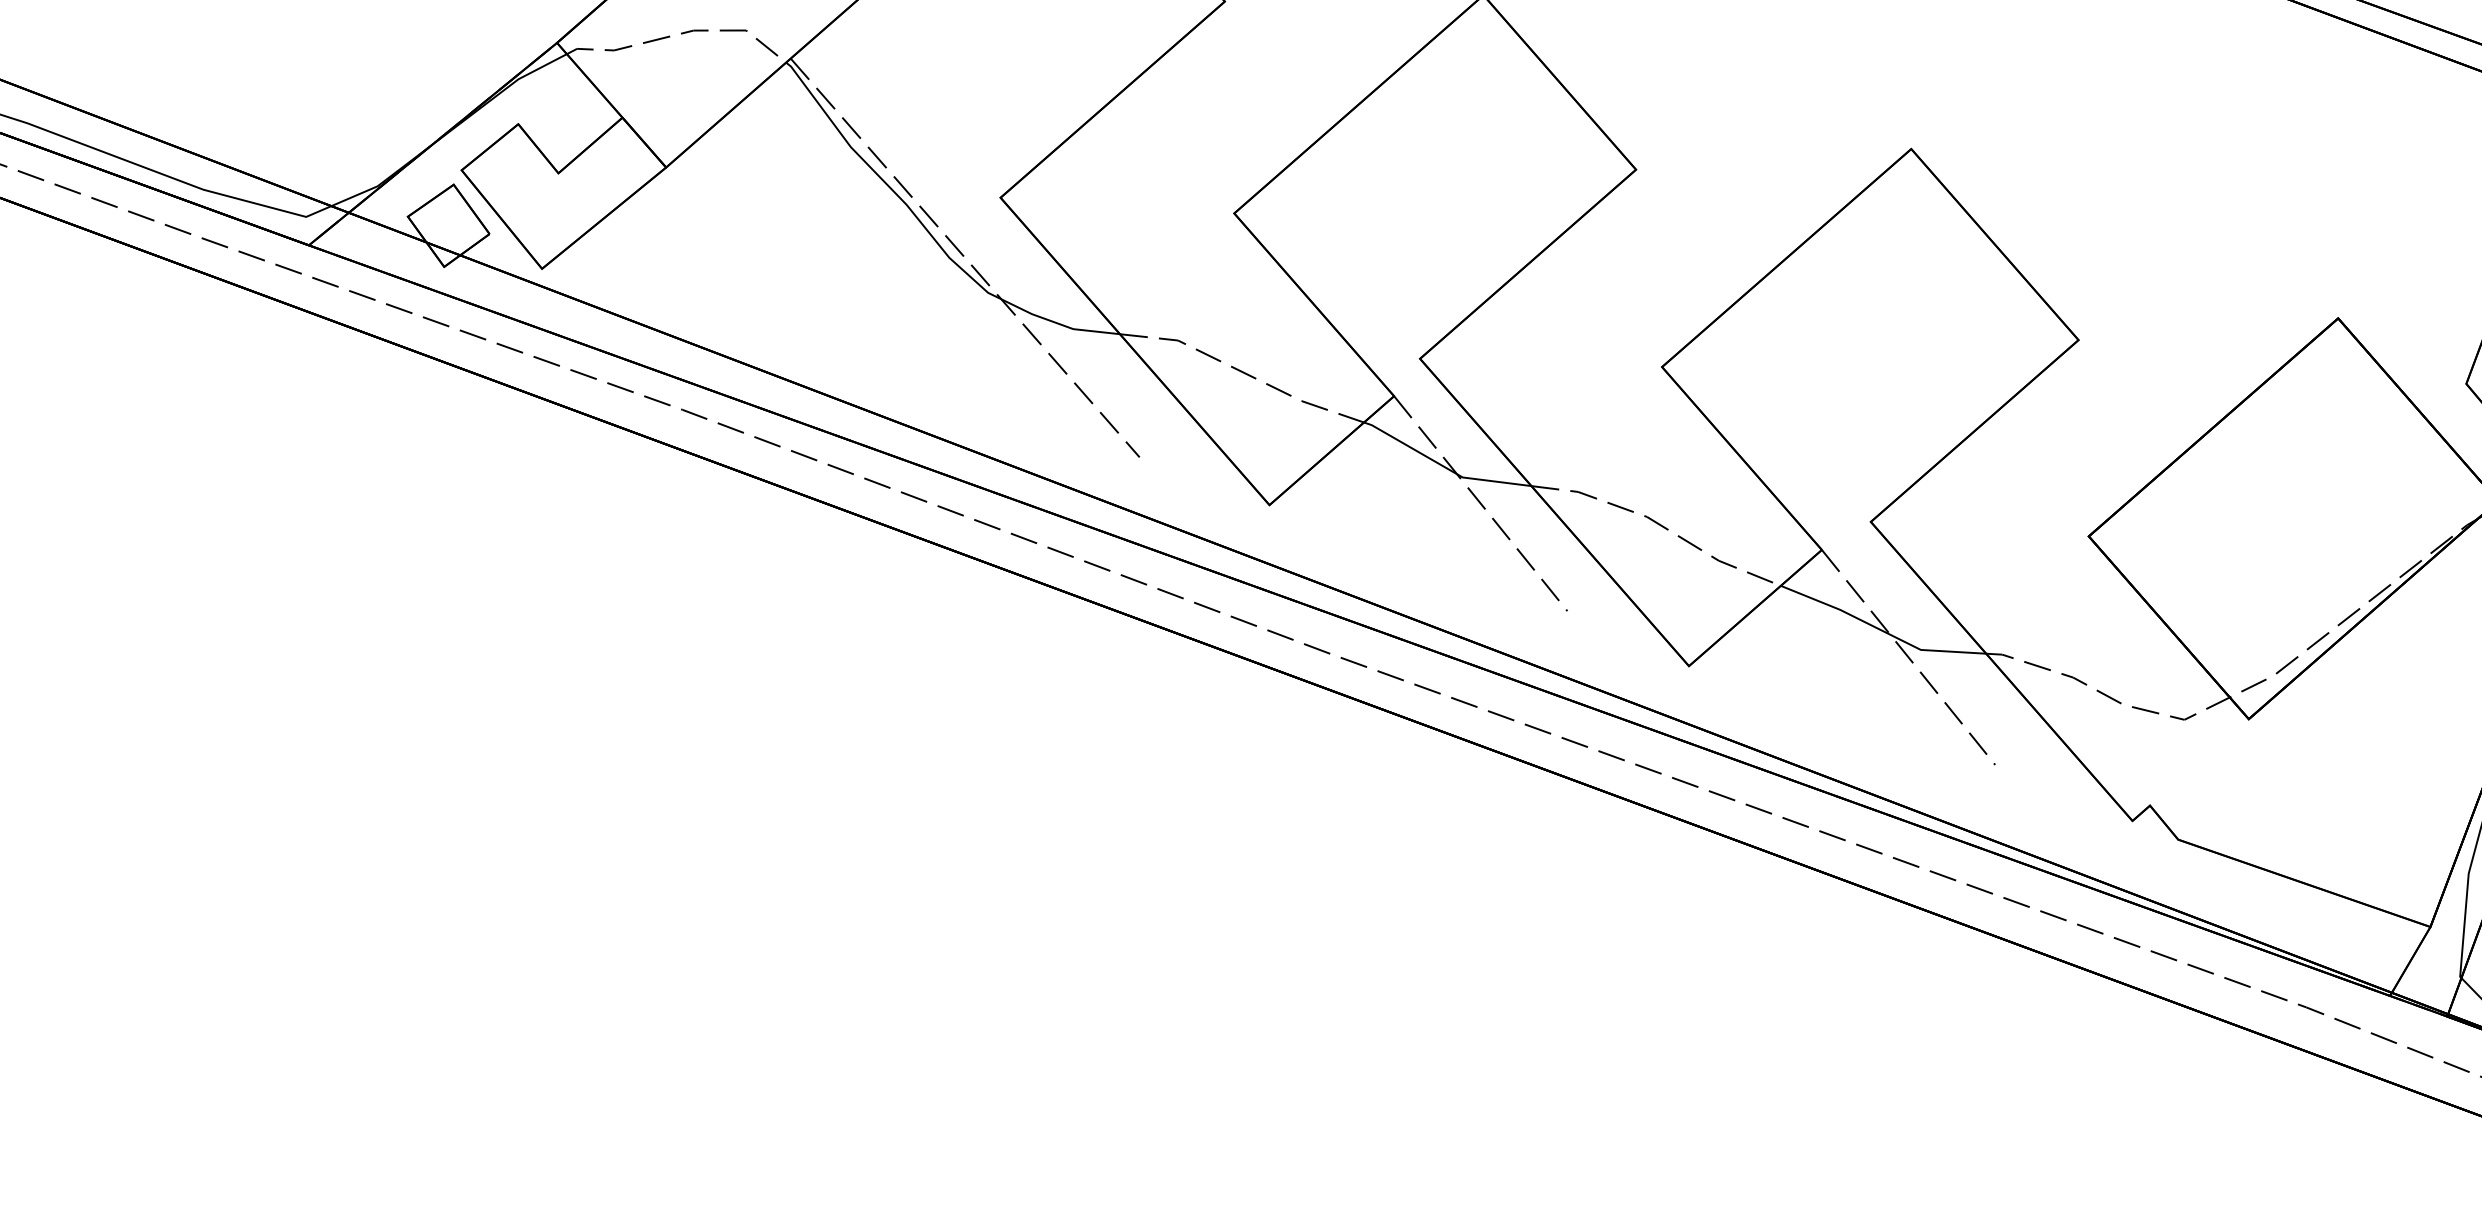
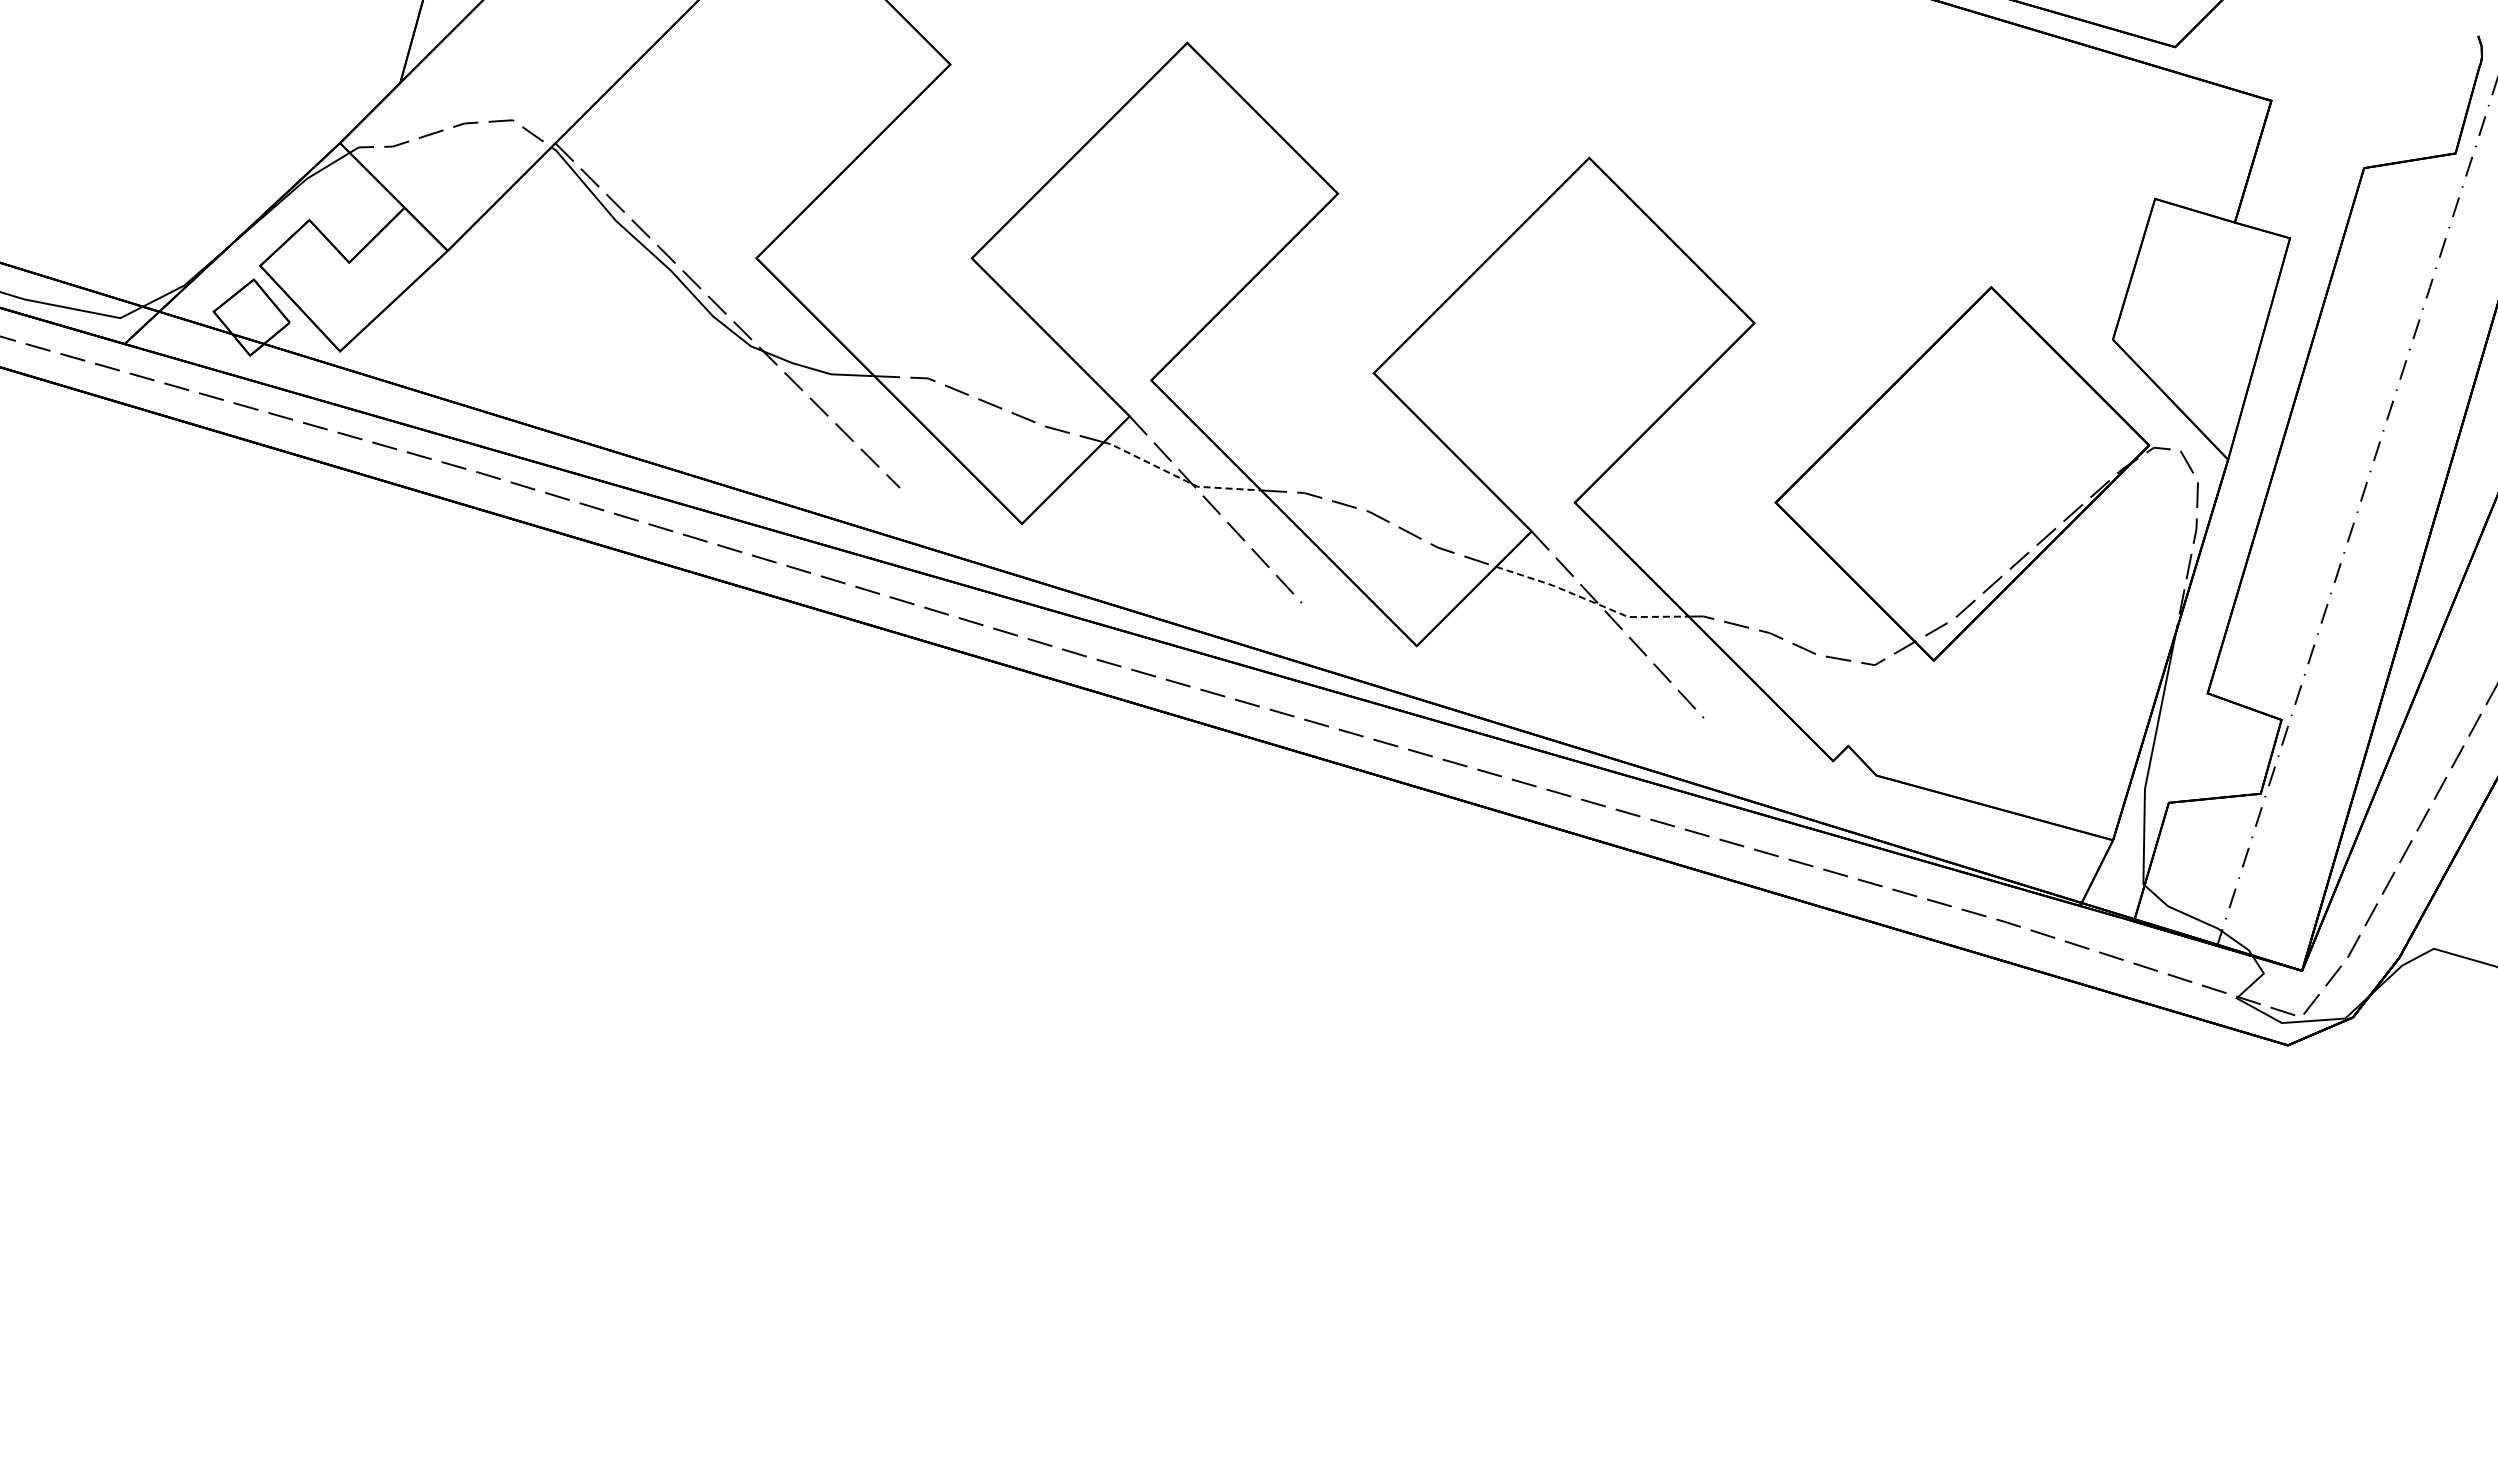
line: (1443, 466) -> (1179, 477), solid -> dashed
line: (1881, 630) -> (1591, 601), solid -> dashed

